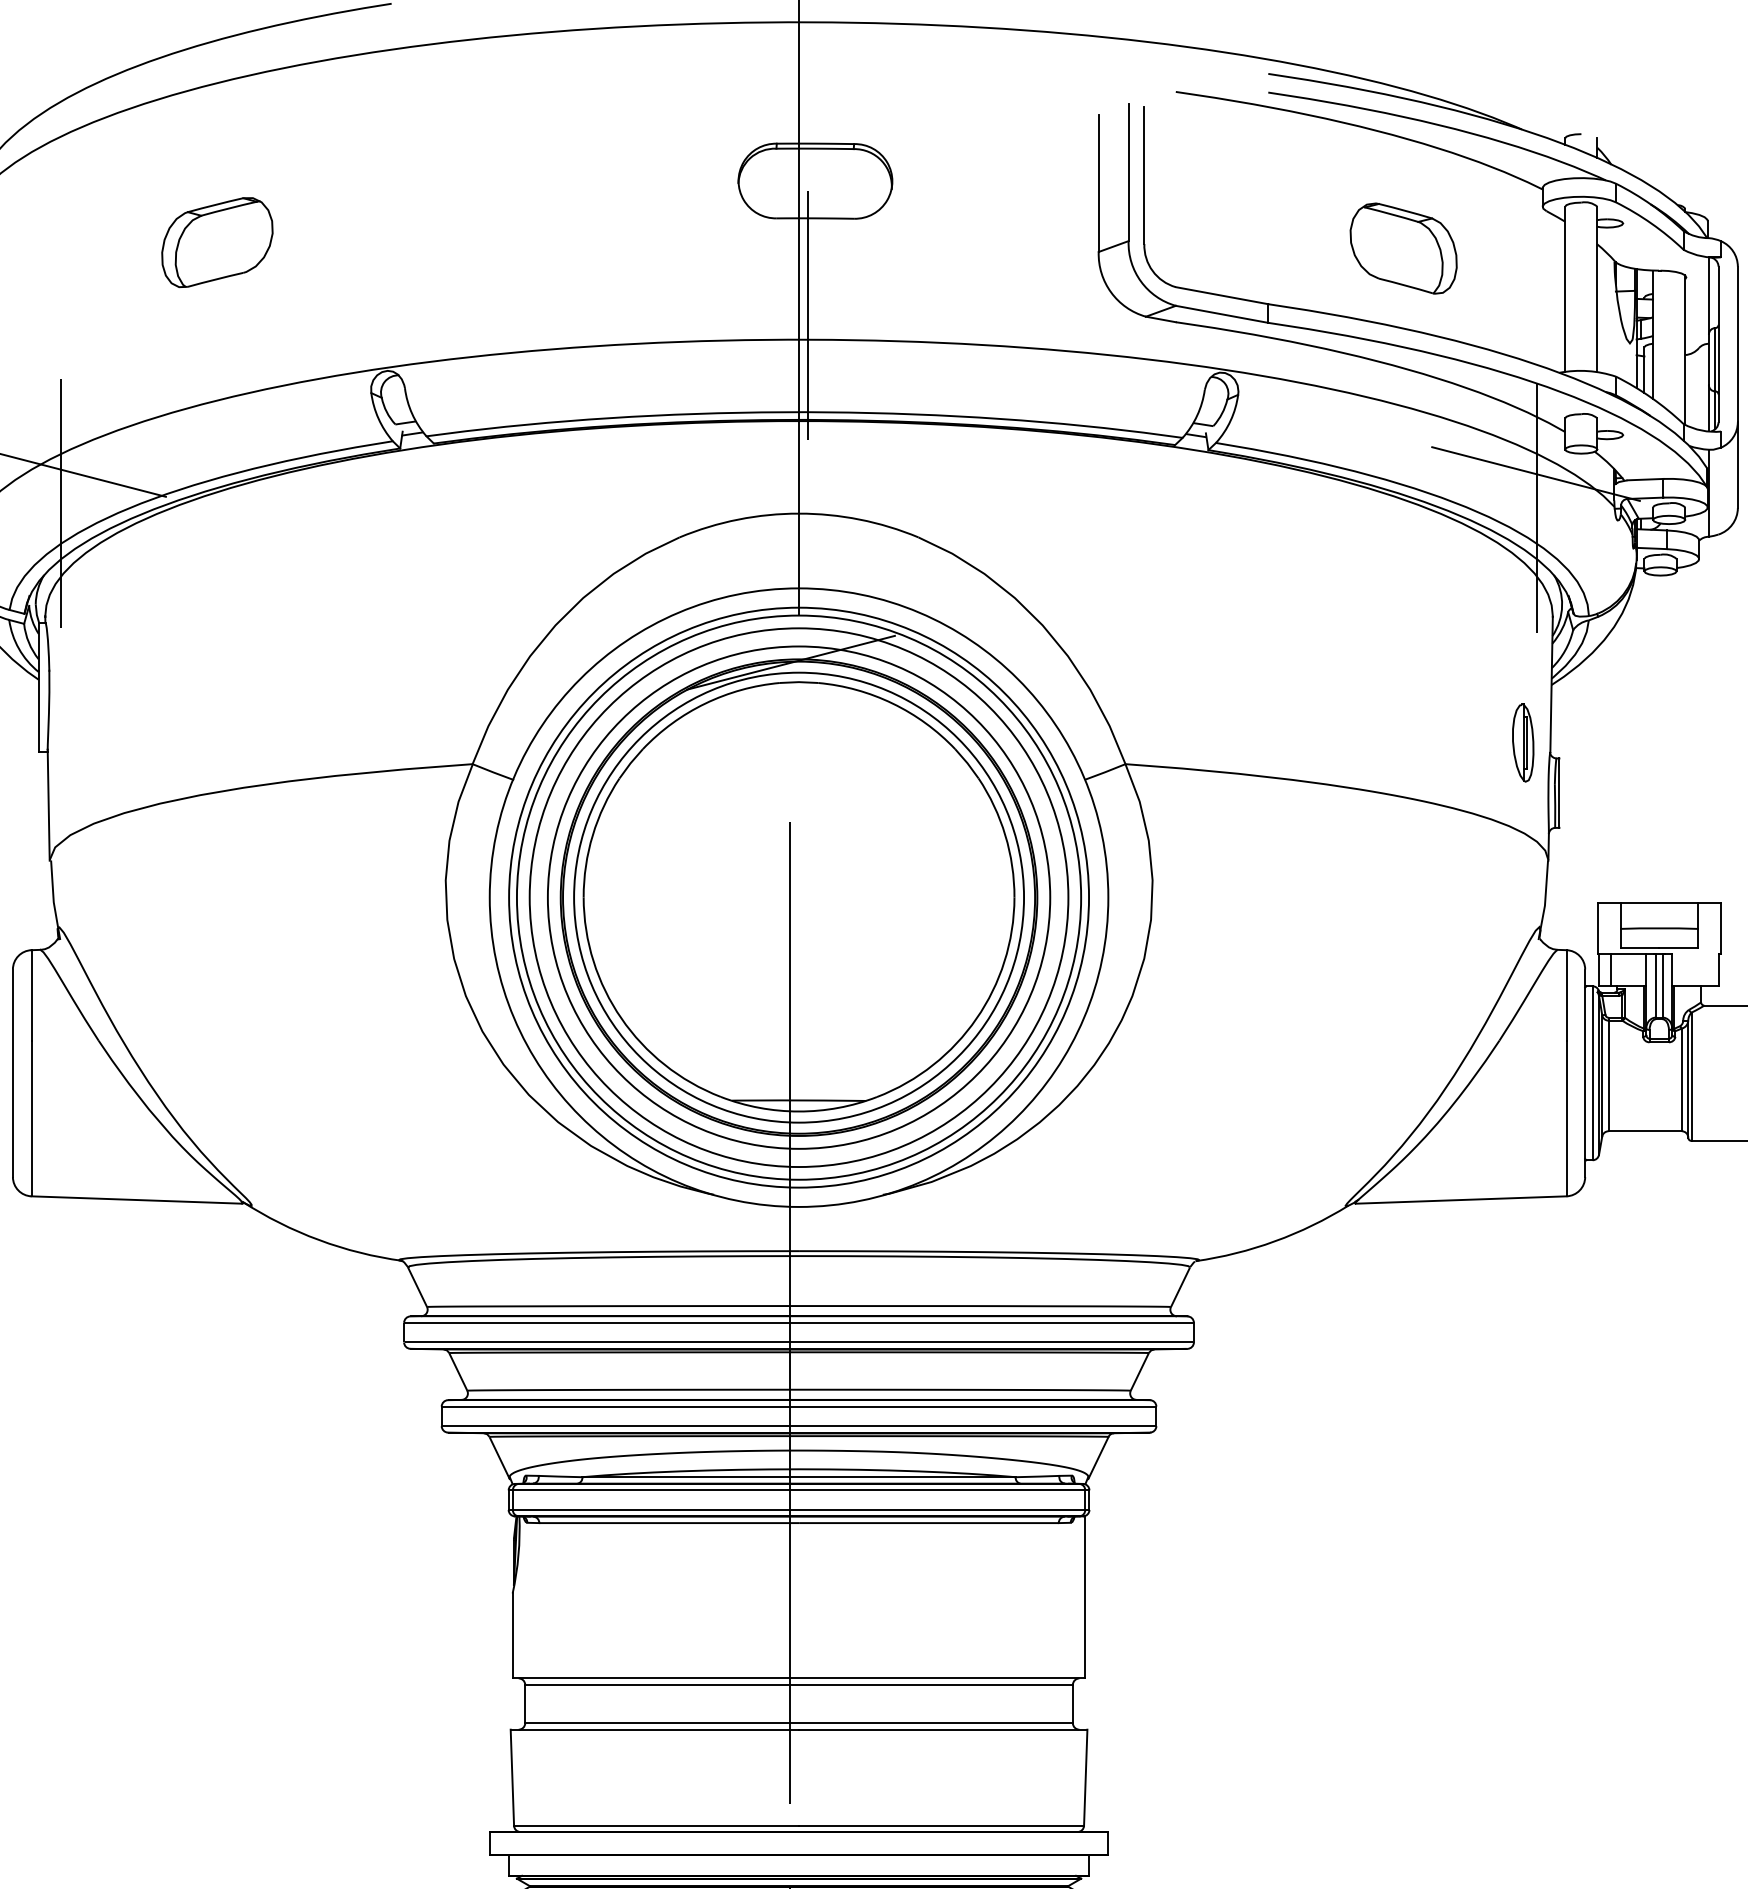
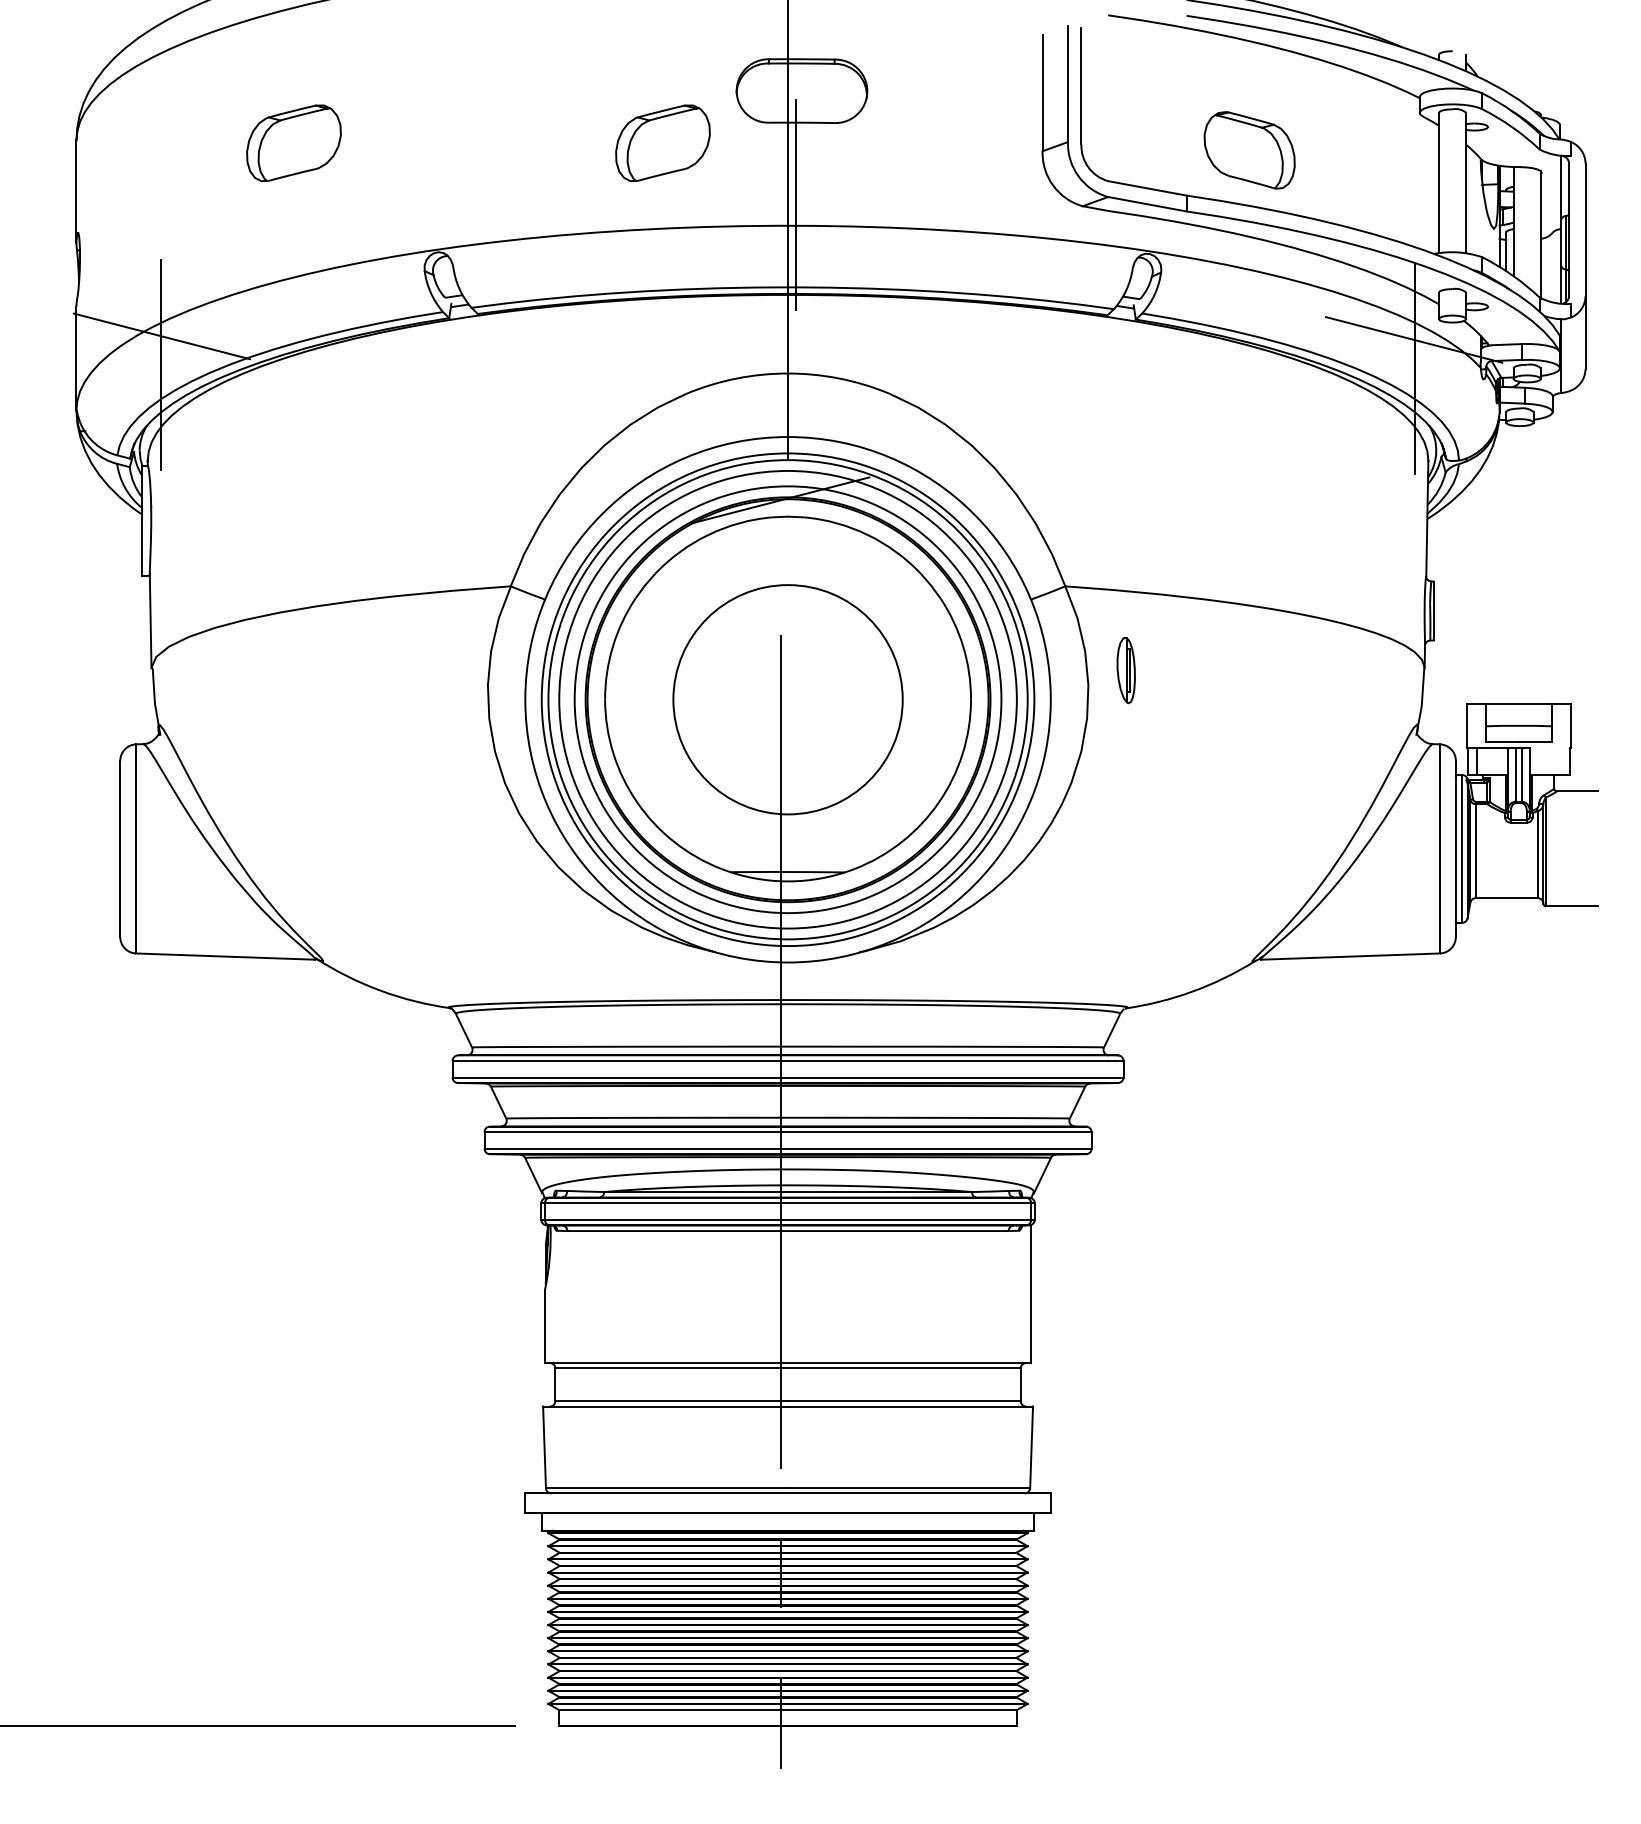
part: (651, 241) -> (662, 142), added
part: (1403, 248) -> (1249, 150), moved
part: (1522, 743) -> (1125, 670), moved
circle: (798, 897) -> (787, 699), size x0.6

